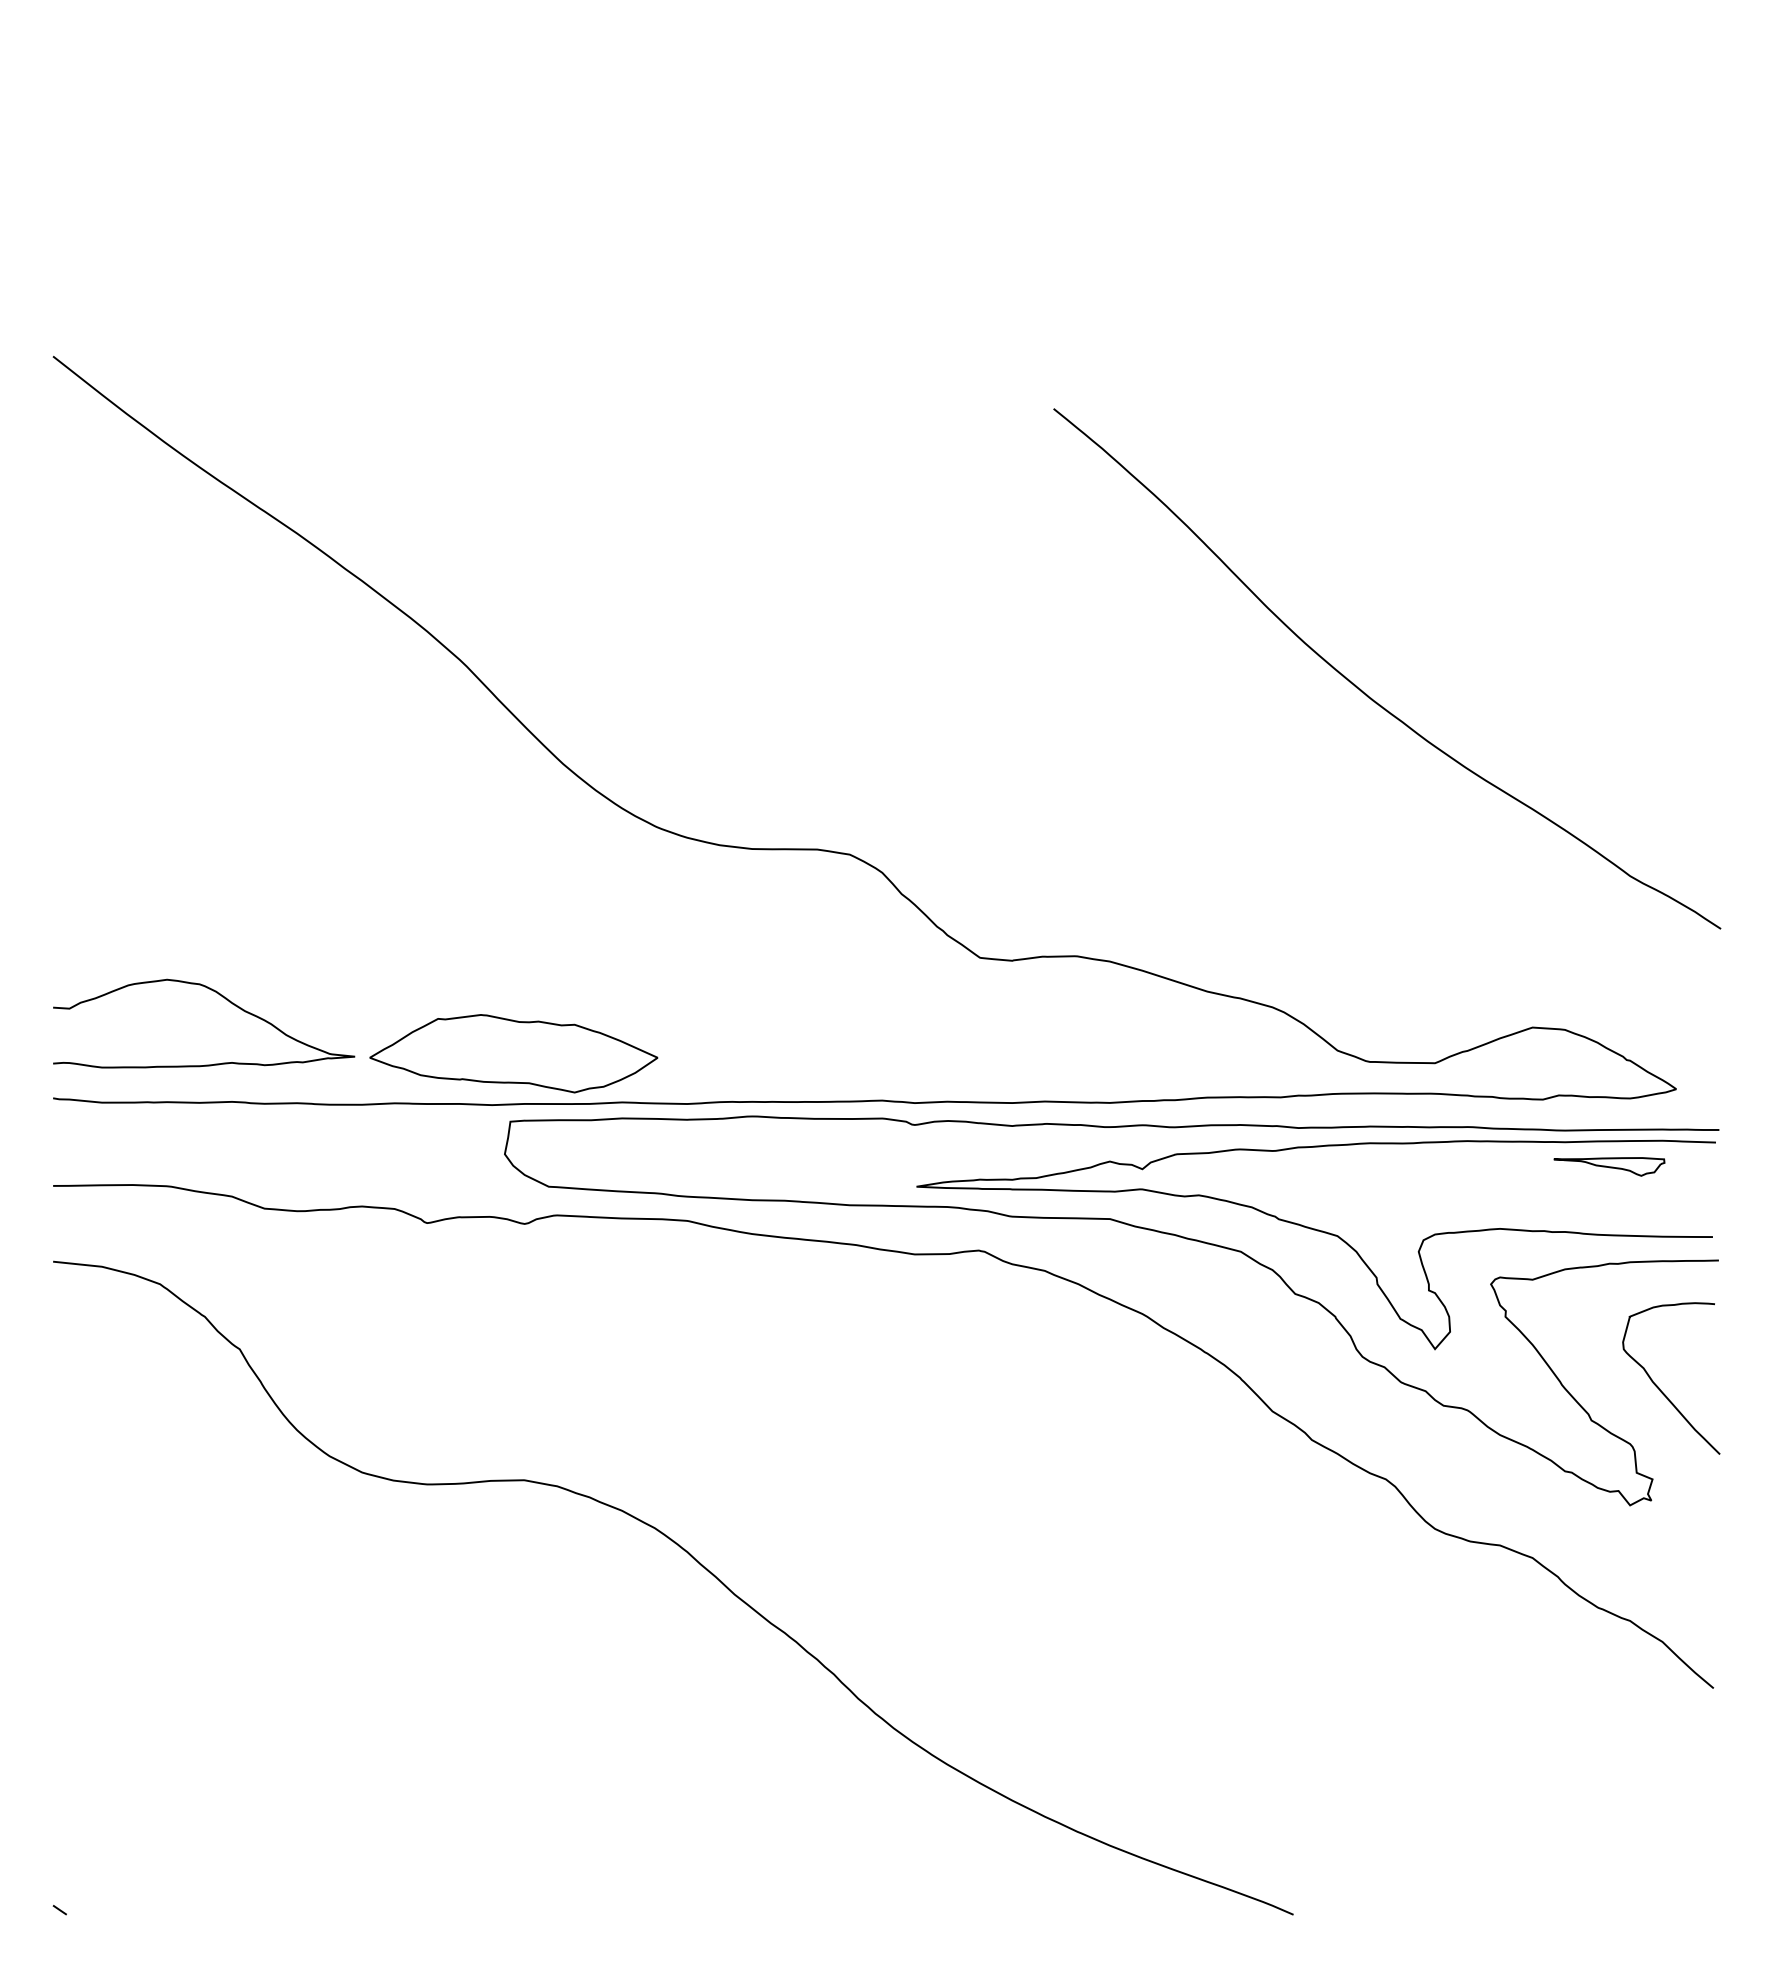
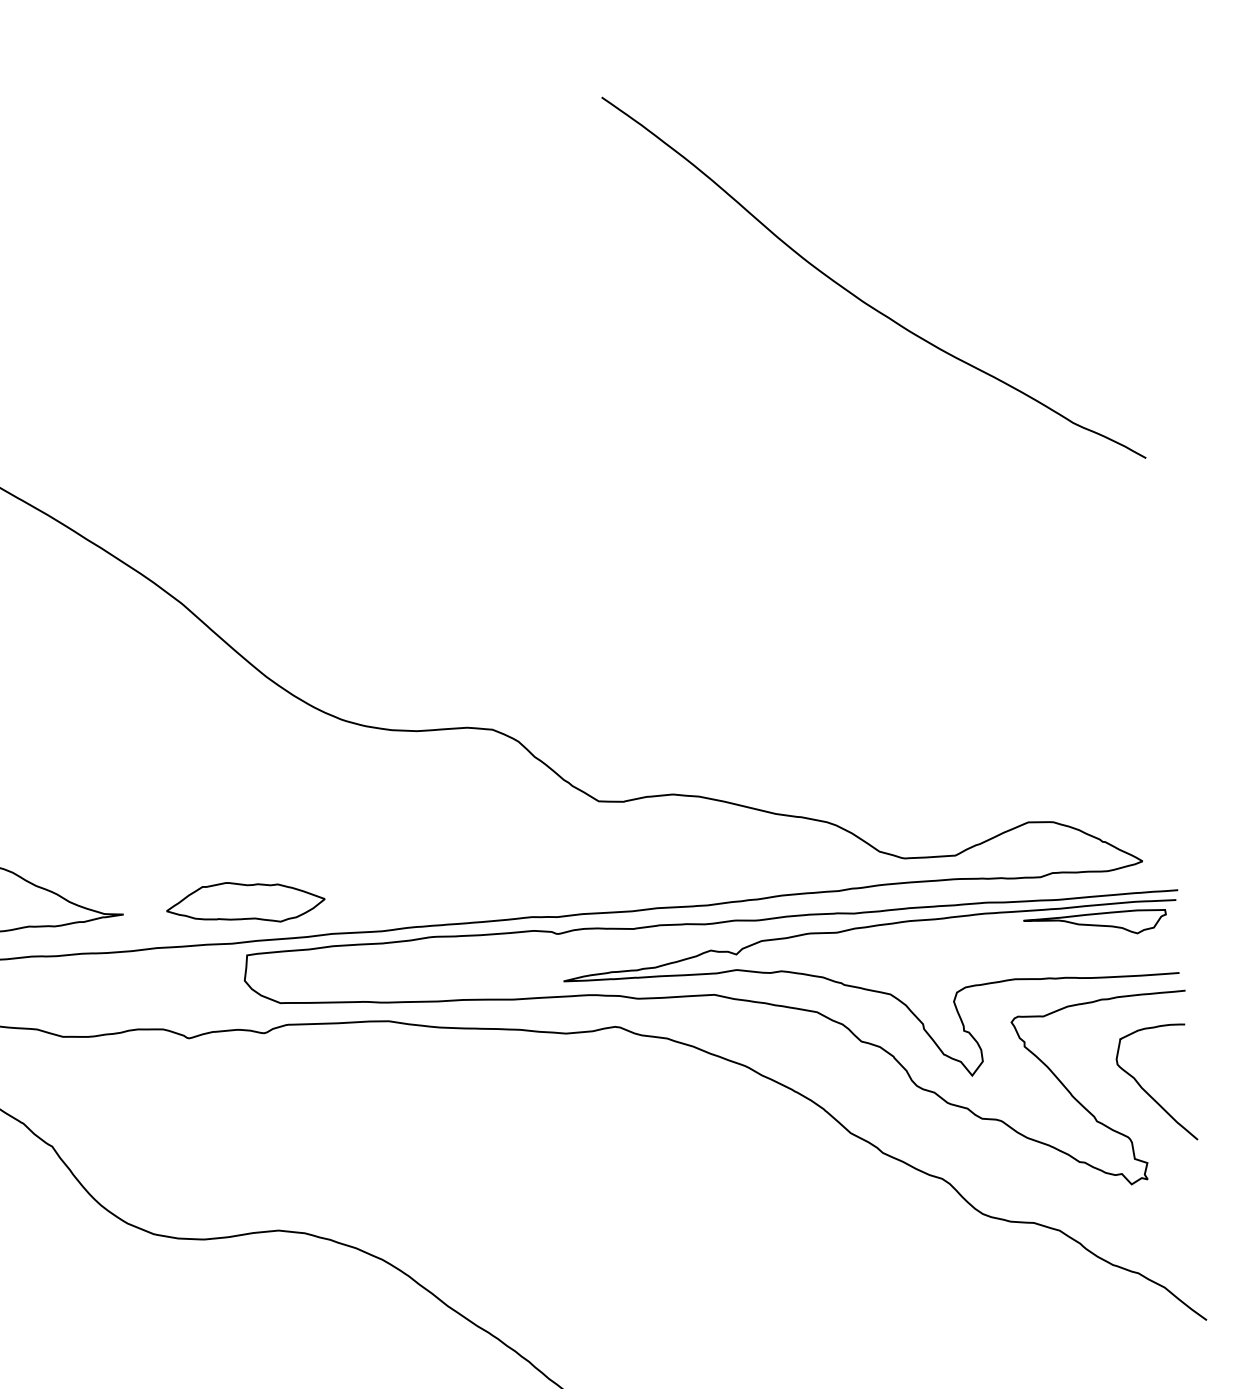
curve: (1366, 693) -> (859, 297), moved
part: (513, 1053) -> (245, 902), size x0.71
part: (1609, 1166) -> (1095, 924), size x1.67

